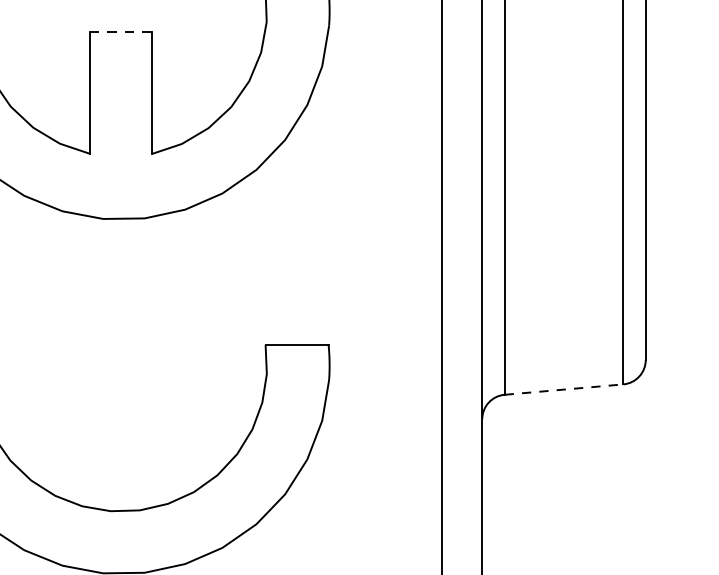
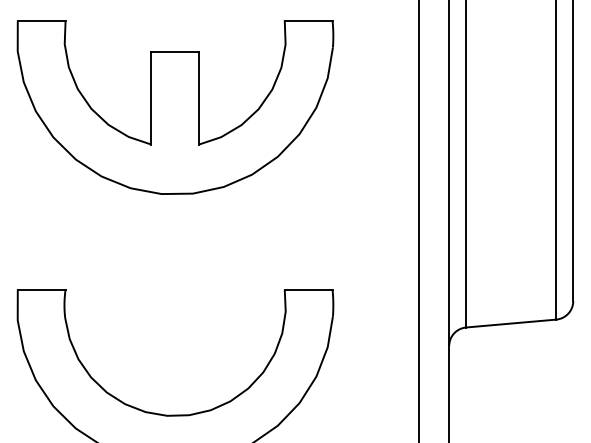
line: (121, 32) -> (175, 52), dashed -> solid
line: (564, 389) -> (511, 323), dashed -> solid

